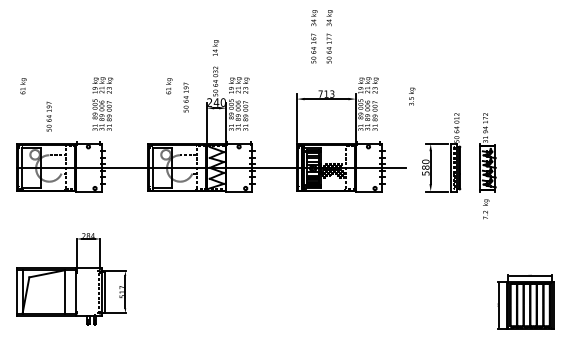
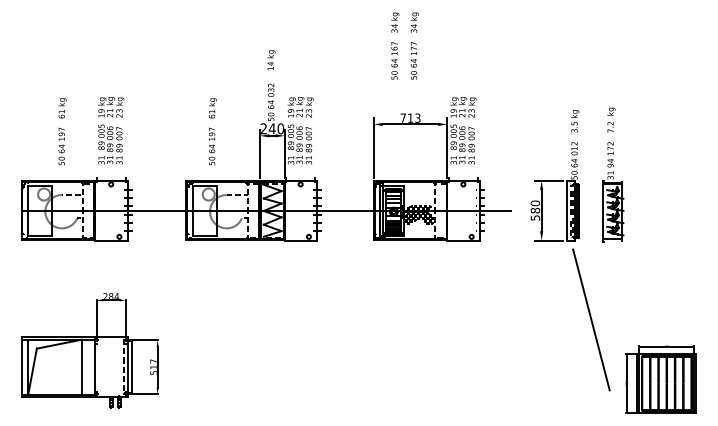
text: (23, 86) -> (62, 108), moved
text: (412, 96) -> (575, 121), moved
text: (186, 97) -> (212, 146), moved
text: (103, 103) -> (111, 130), moved
text: (486, 208) -> (611, 119), moved
line: (470, 254) -> (591, 319), added

